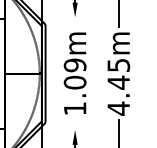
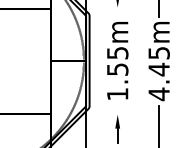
text: (74, 74) -> (117, 61), 1.09m -> 1.55m

